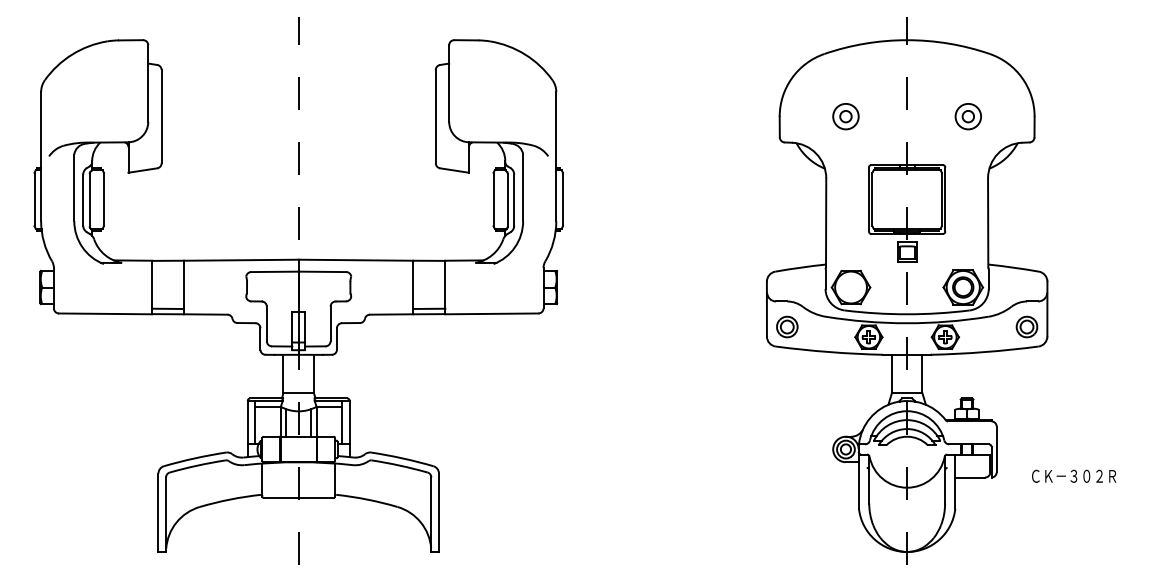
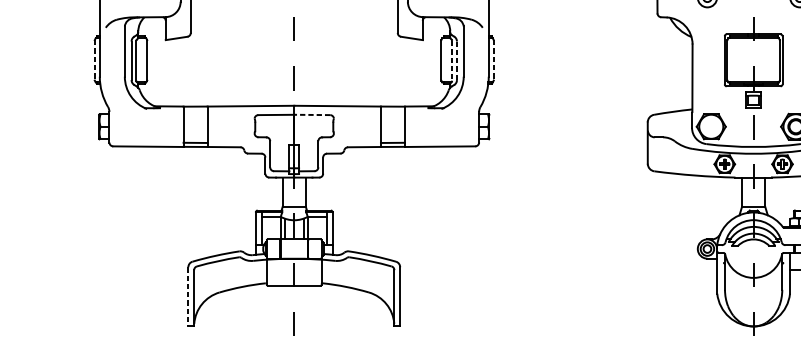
line: (34, 199) -> (94, 60), solid -> dashed
line: (562, 199) -> (493, 60), solid -> dashed
line: (507, 200) -> (451, 61), solid -> dashed
line: (514, 200) -> (457, 61), solid -> dashed
line: (322, 271) -> (312, 114), solid -> dashed
part: (787, 326) -> (663, 156), removed
line: (158, 513) -> (188, 297), solid -> dashed

